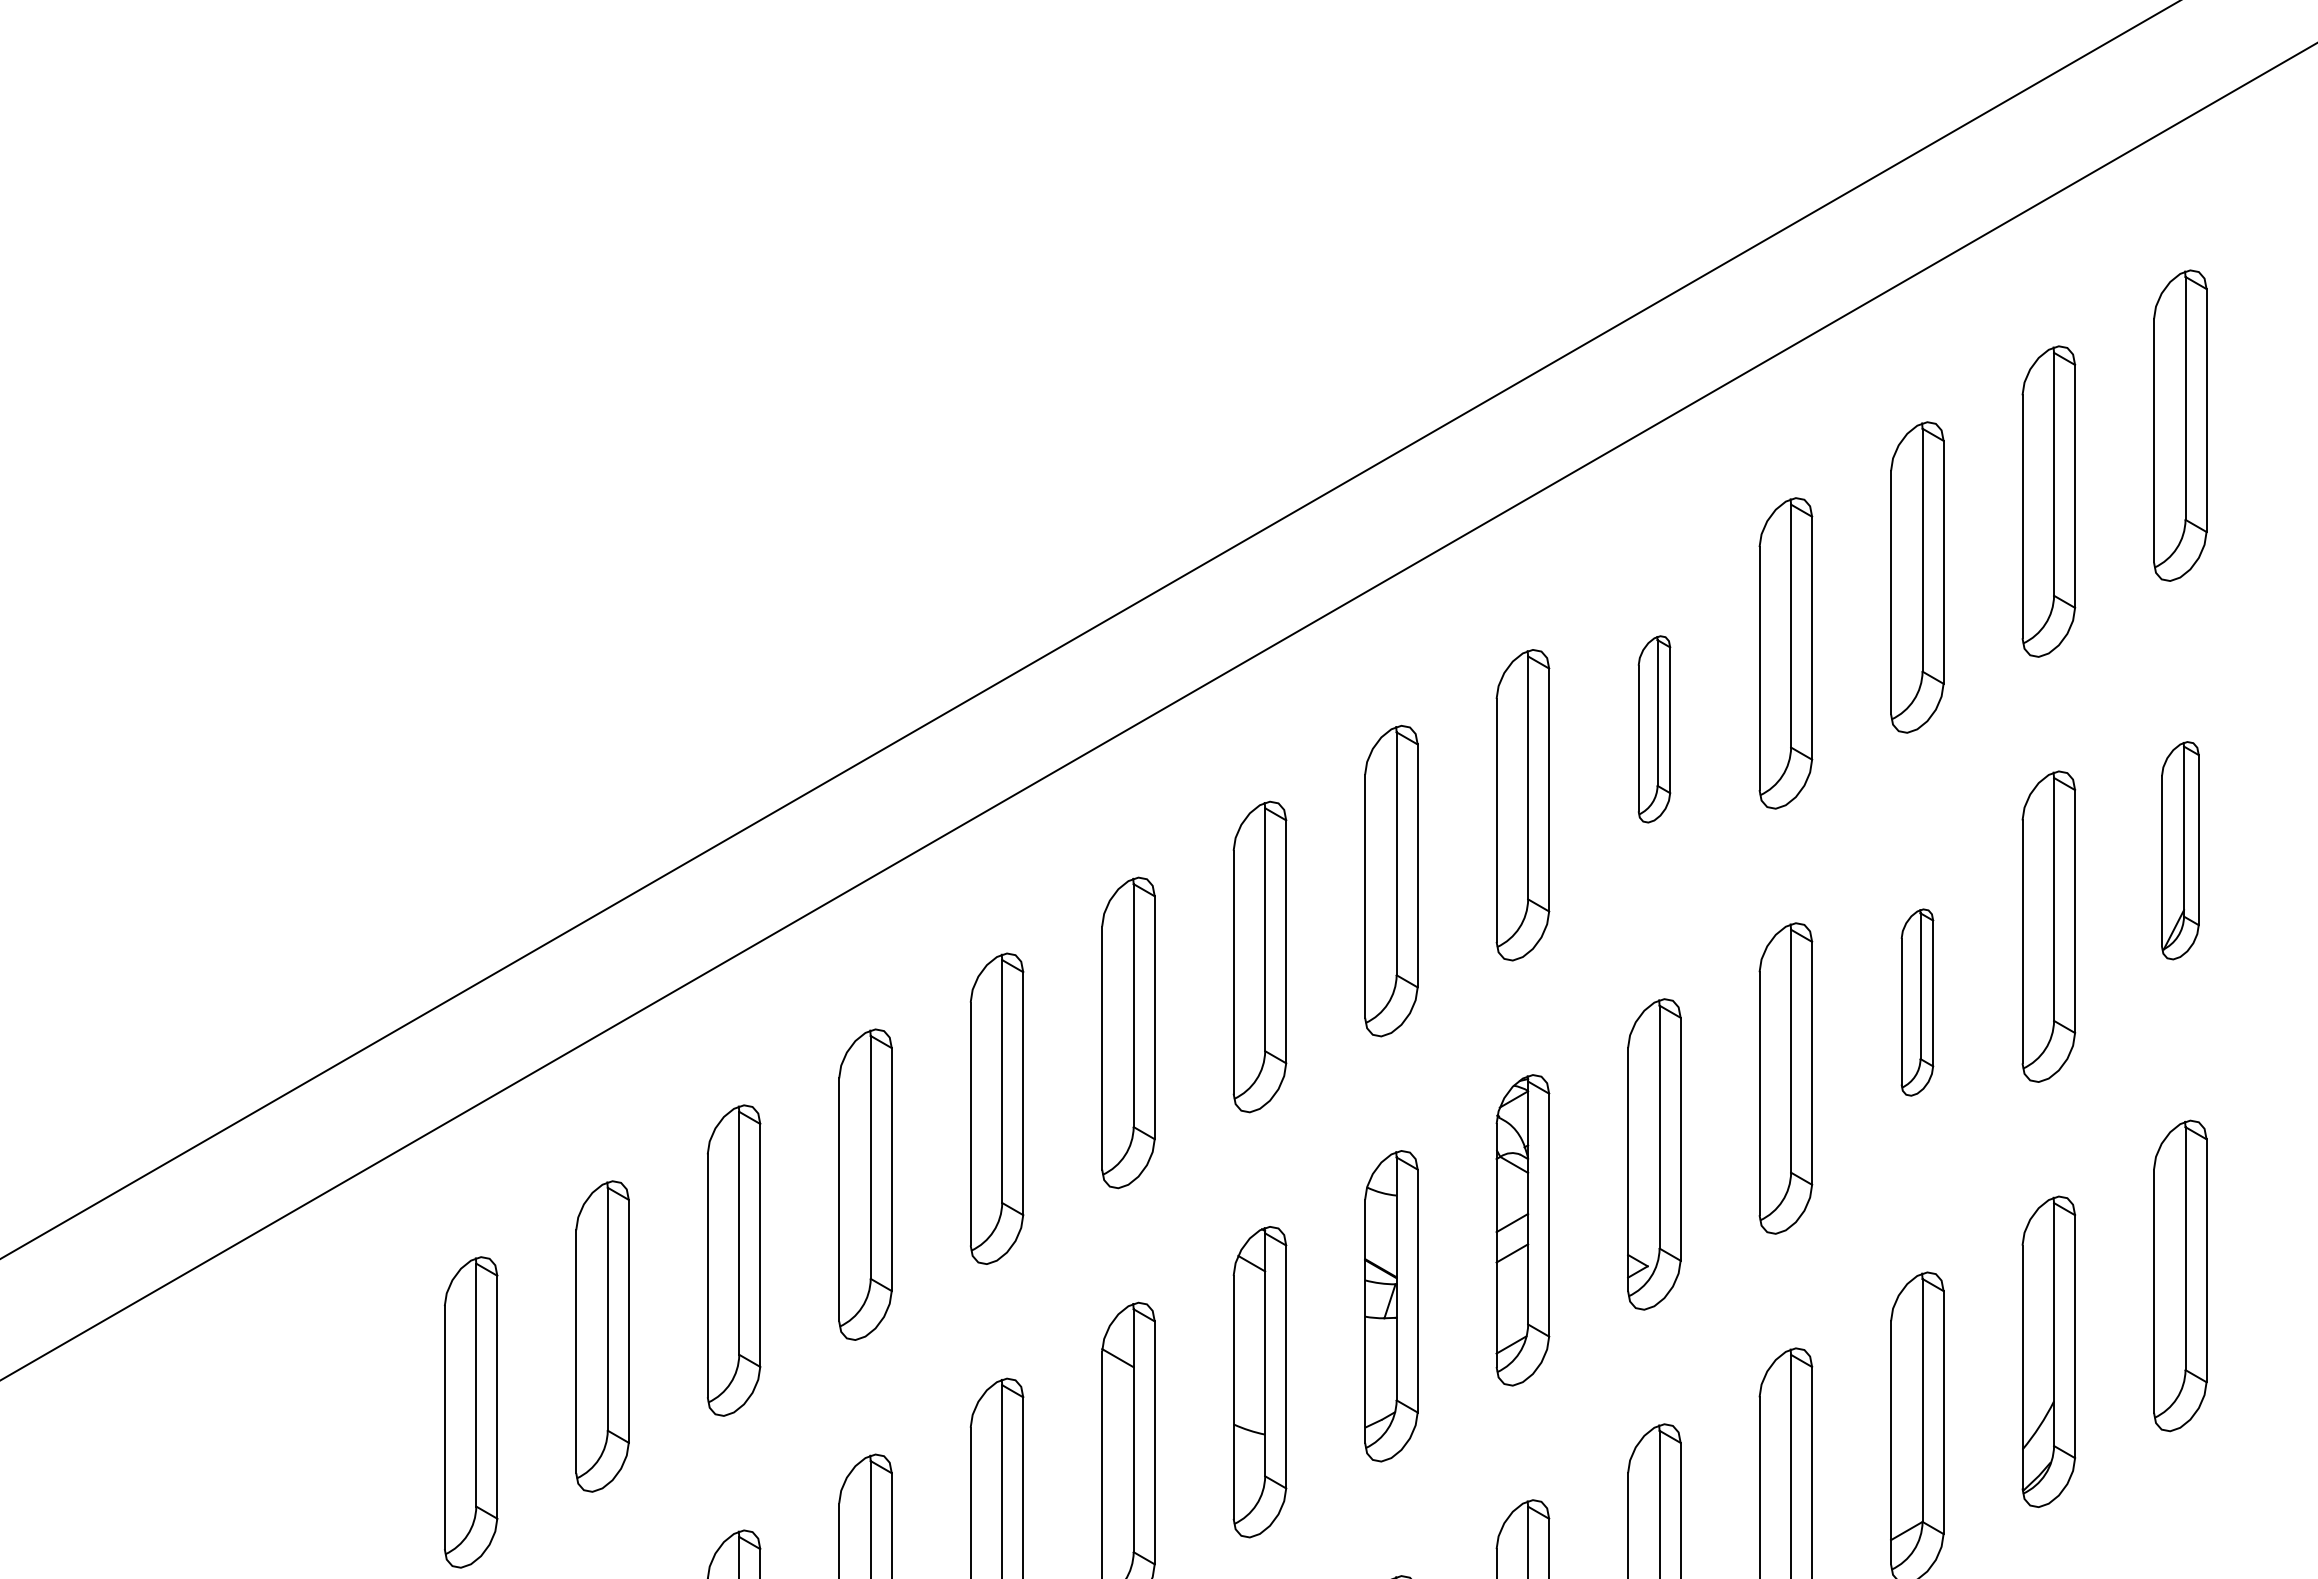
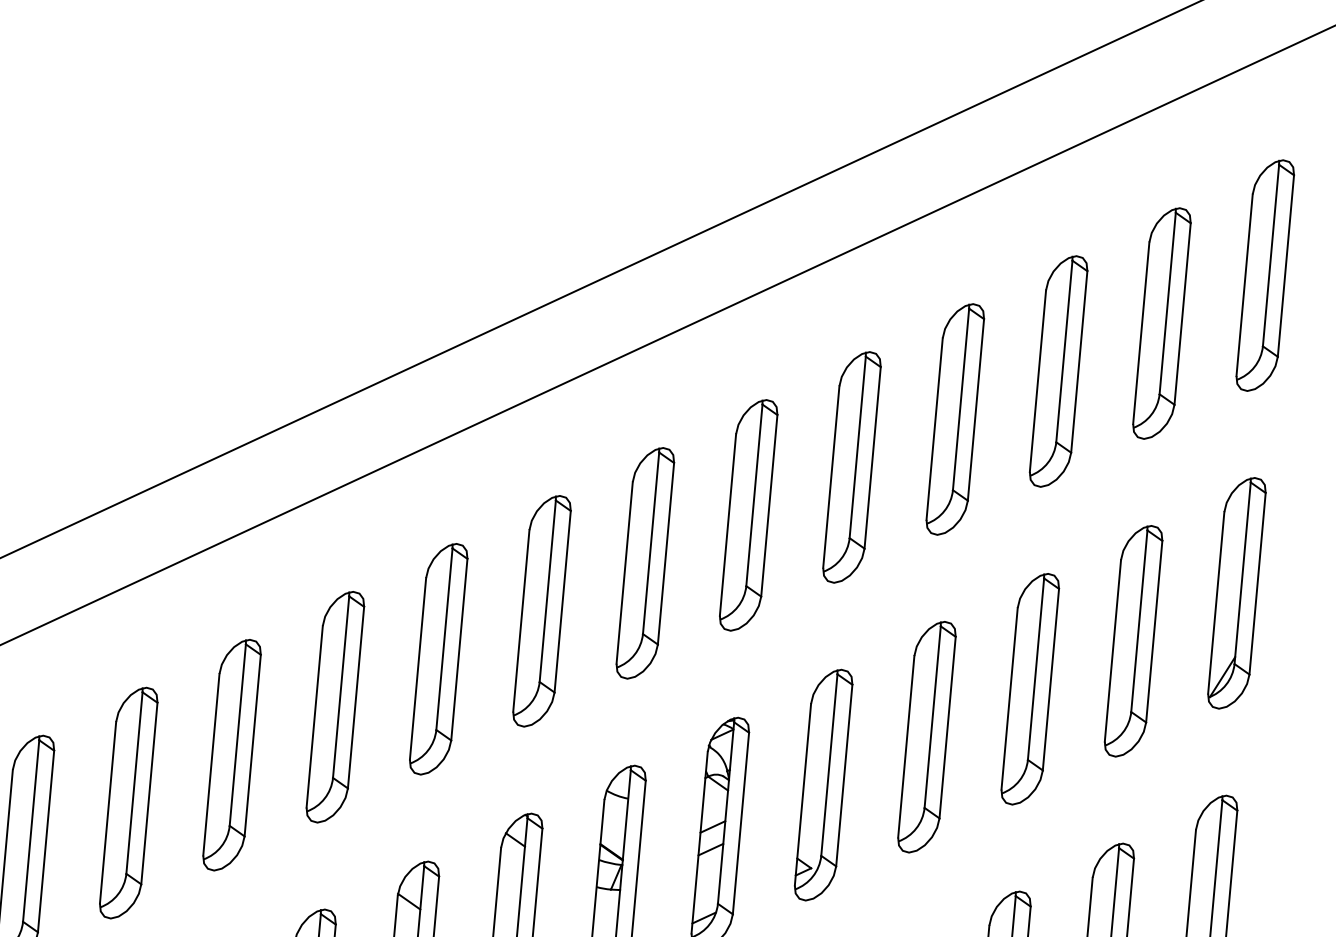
part: (1654, 729) -> (852, 467), size x1.67
part: (2180, 850) -> (1237, 593), size x1.43
part: (1917, 1002) -> (1030, 689), size x1.67

